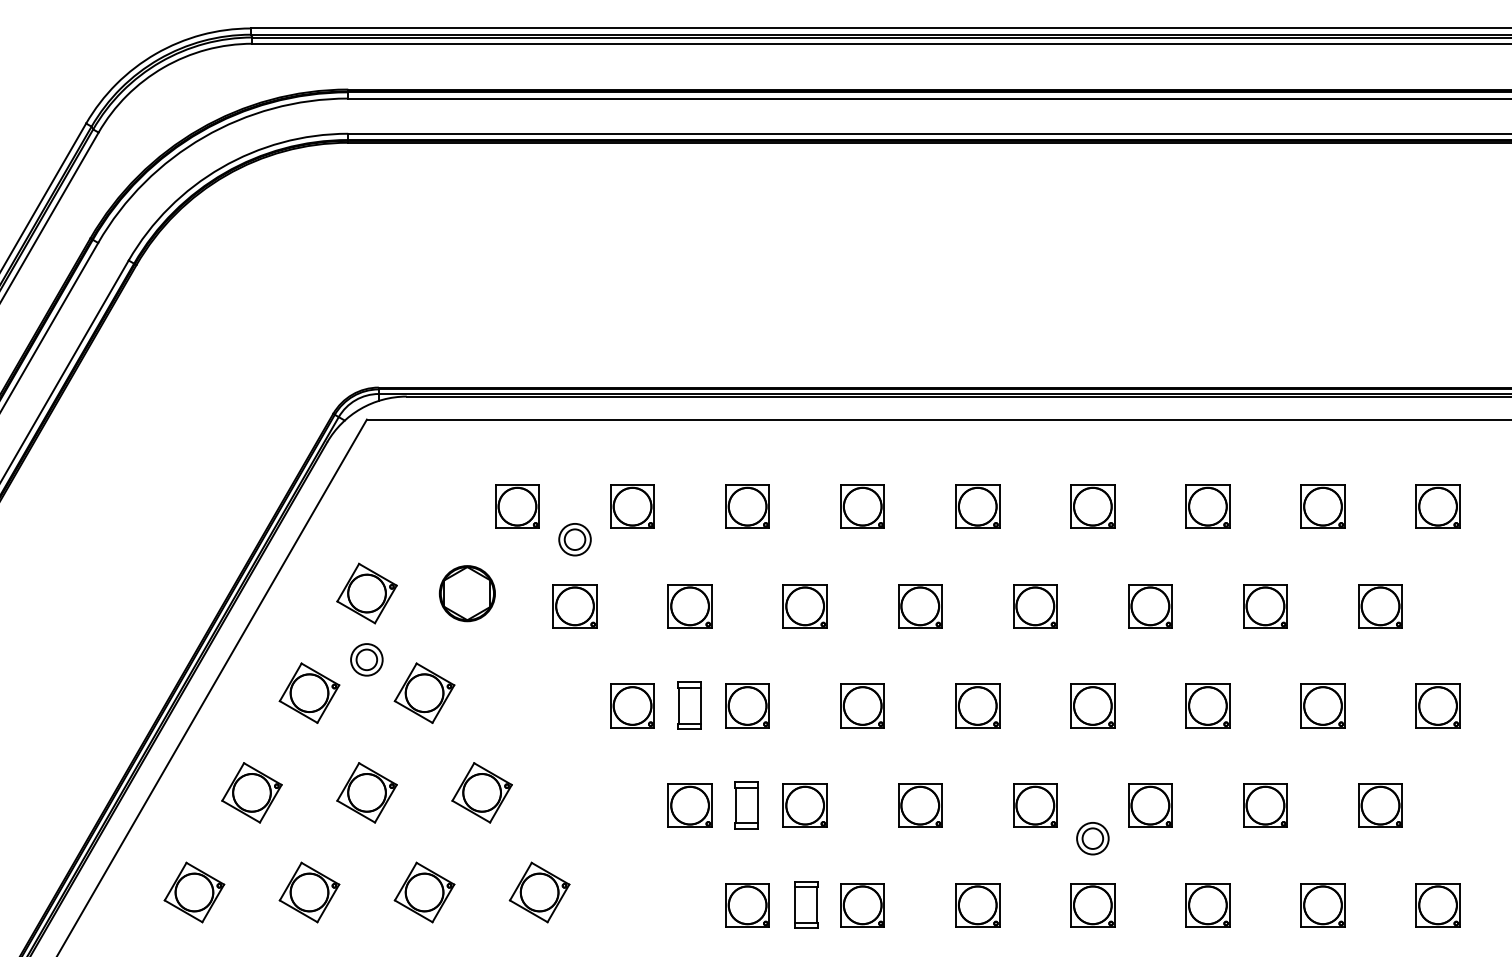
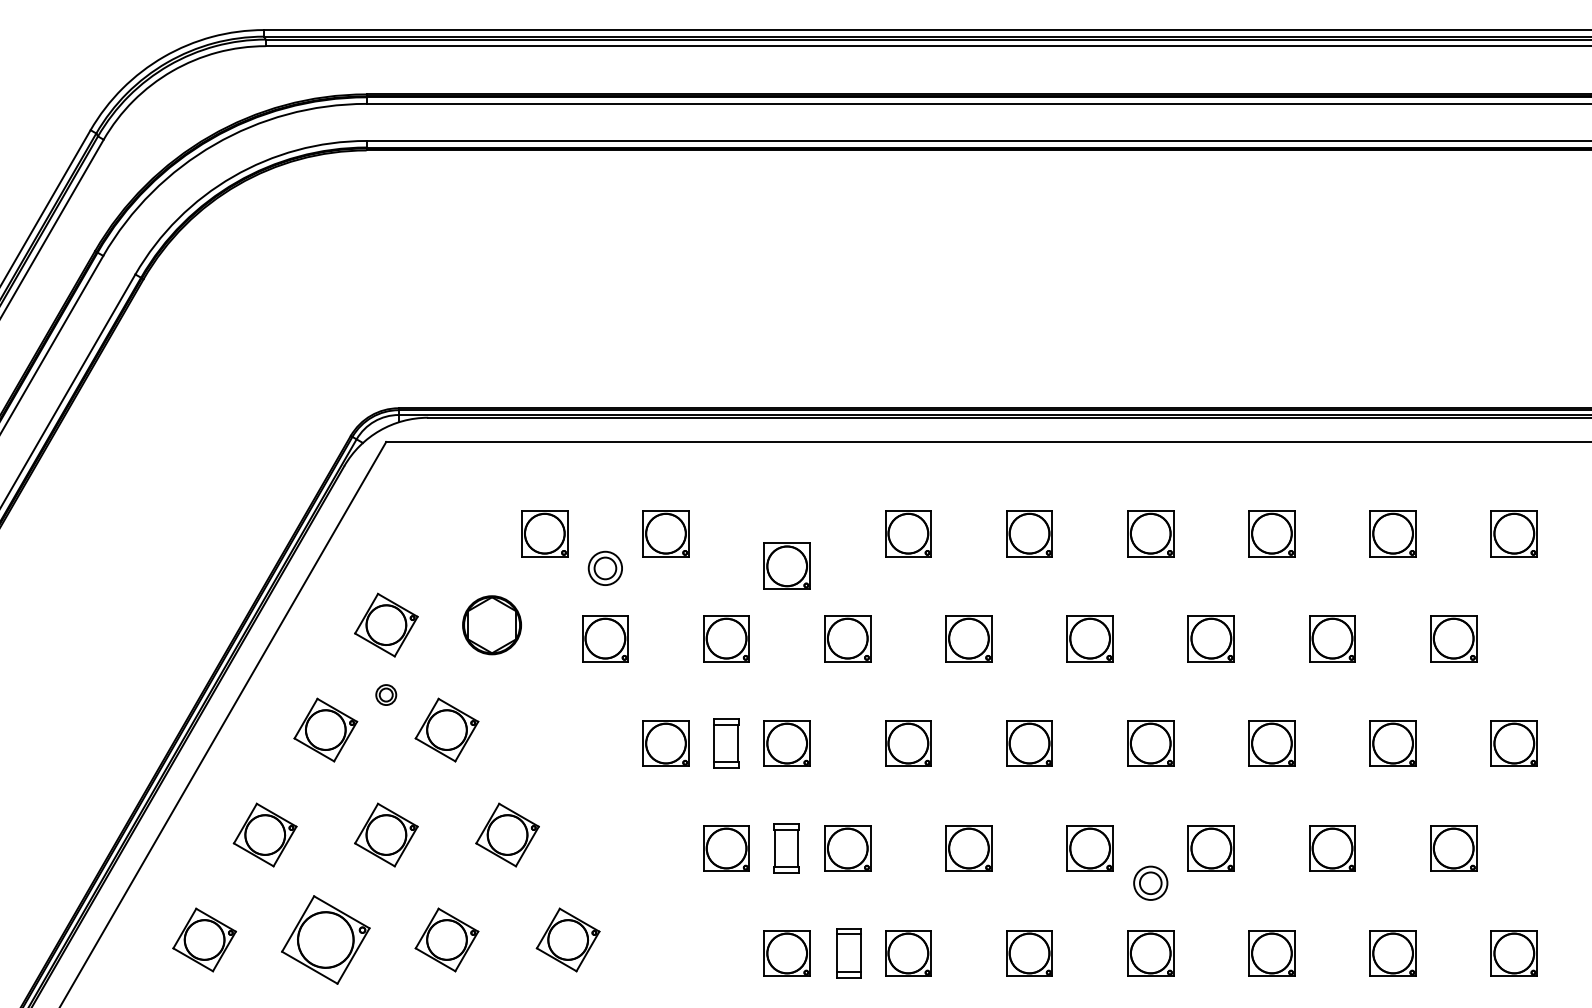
part: (747, 506) -> (787, 566), moved
part: (366, 659) -> (385, 694), size x0.6
part: (309, 892) -> (325, 939), size x1.4

